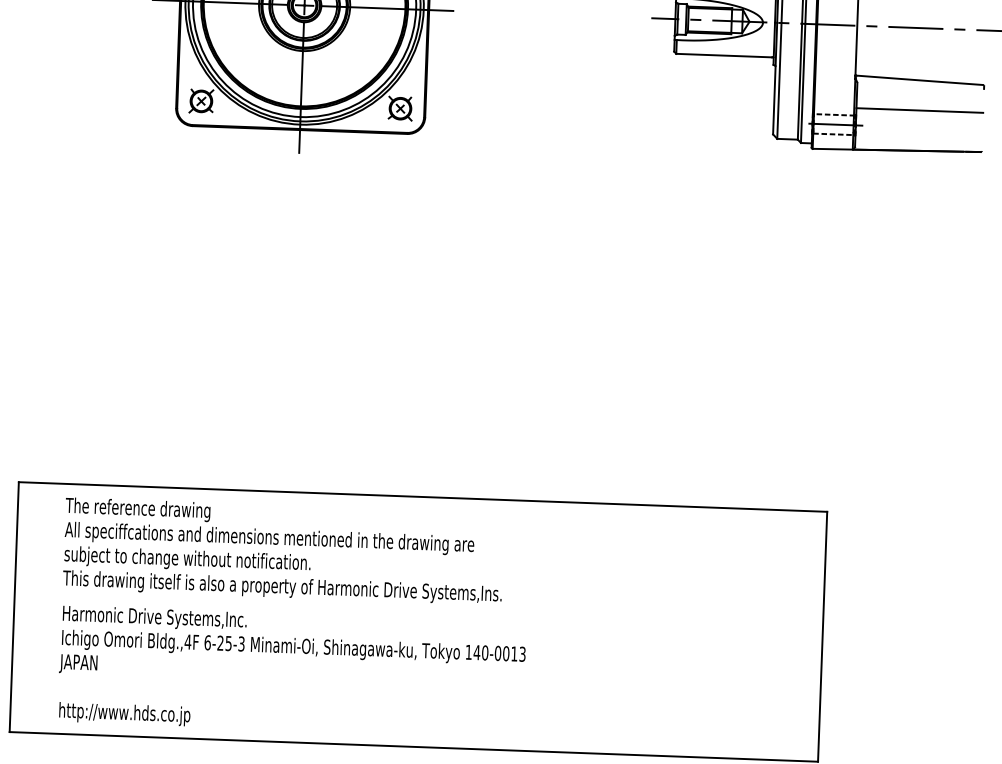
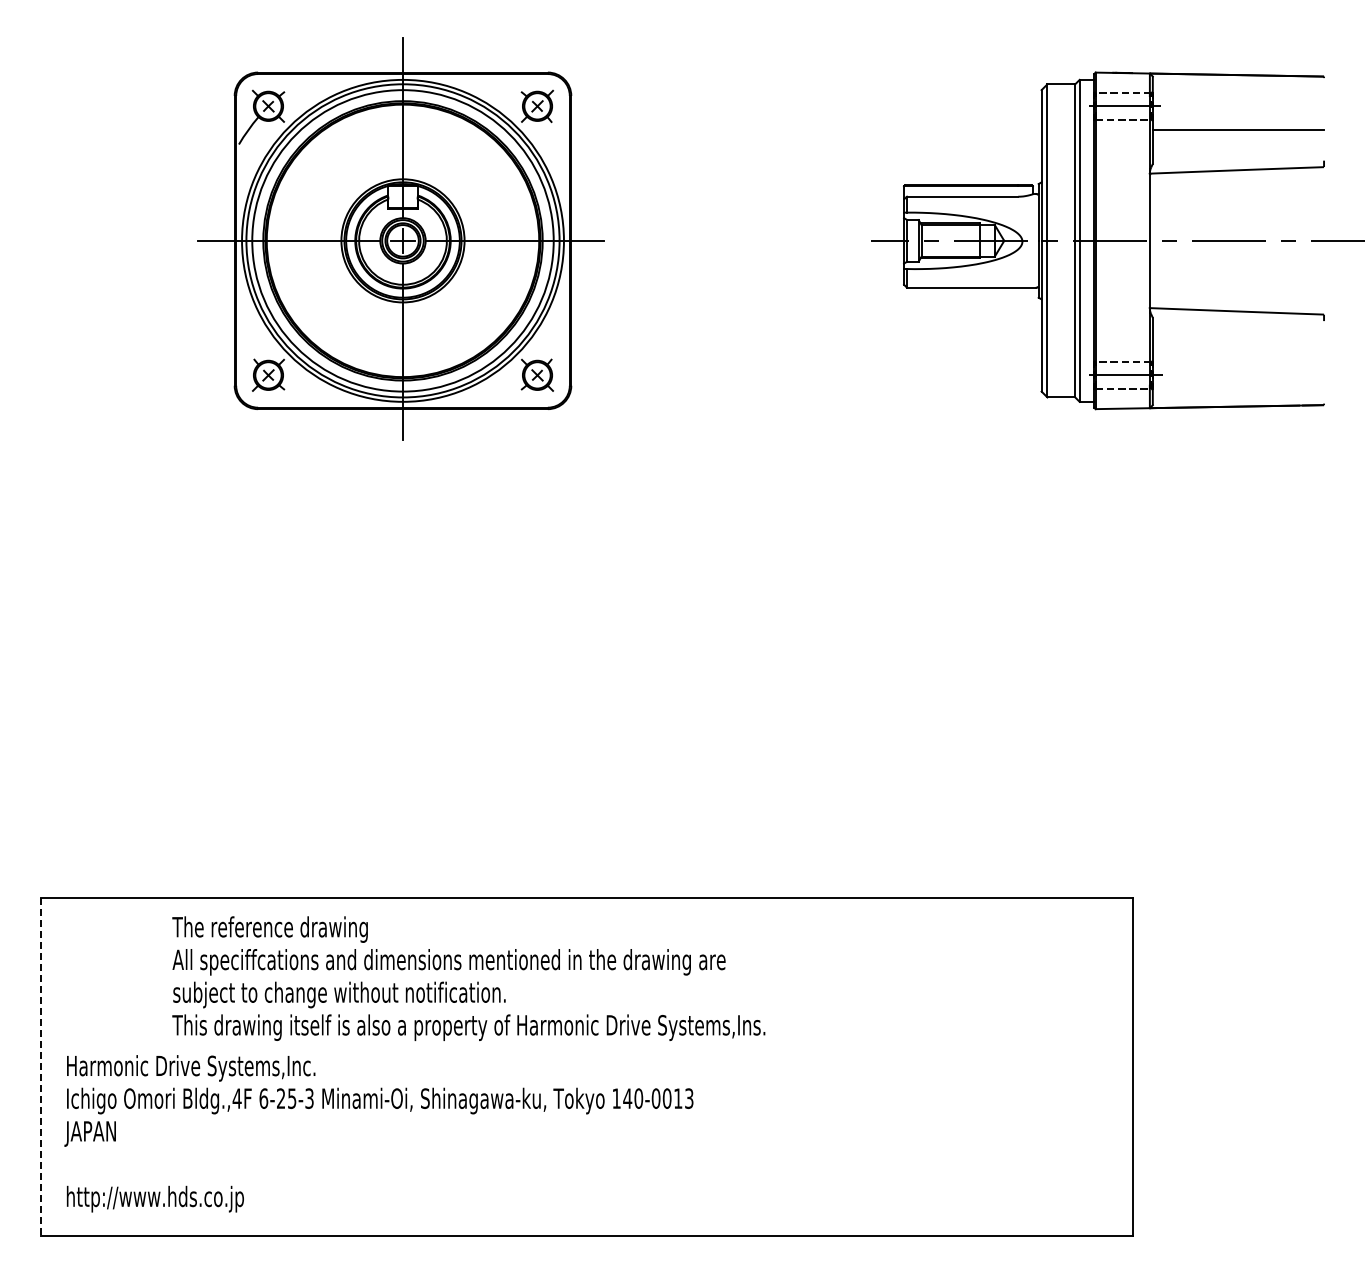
line: (919, 110) -> (1238, 352), removed
text: (283, 551) -> (468, 978), moved
line: (13, 607) -> (40, 1067), solid -> dashed
text: (291, 671) -> (378, 1133), moved

